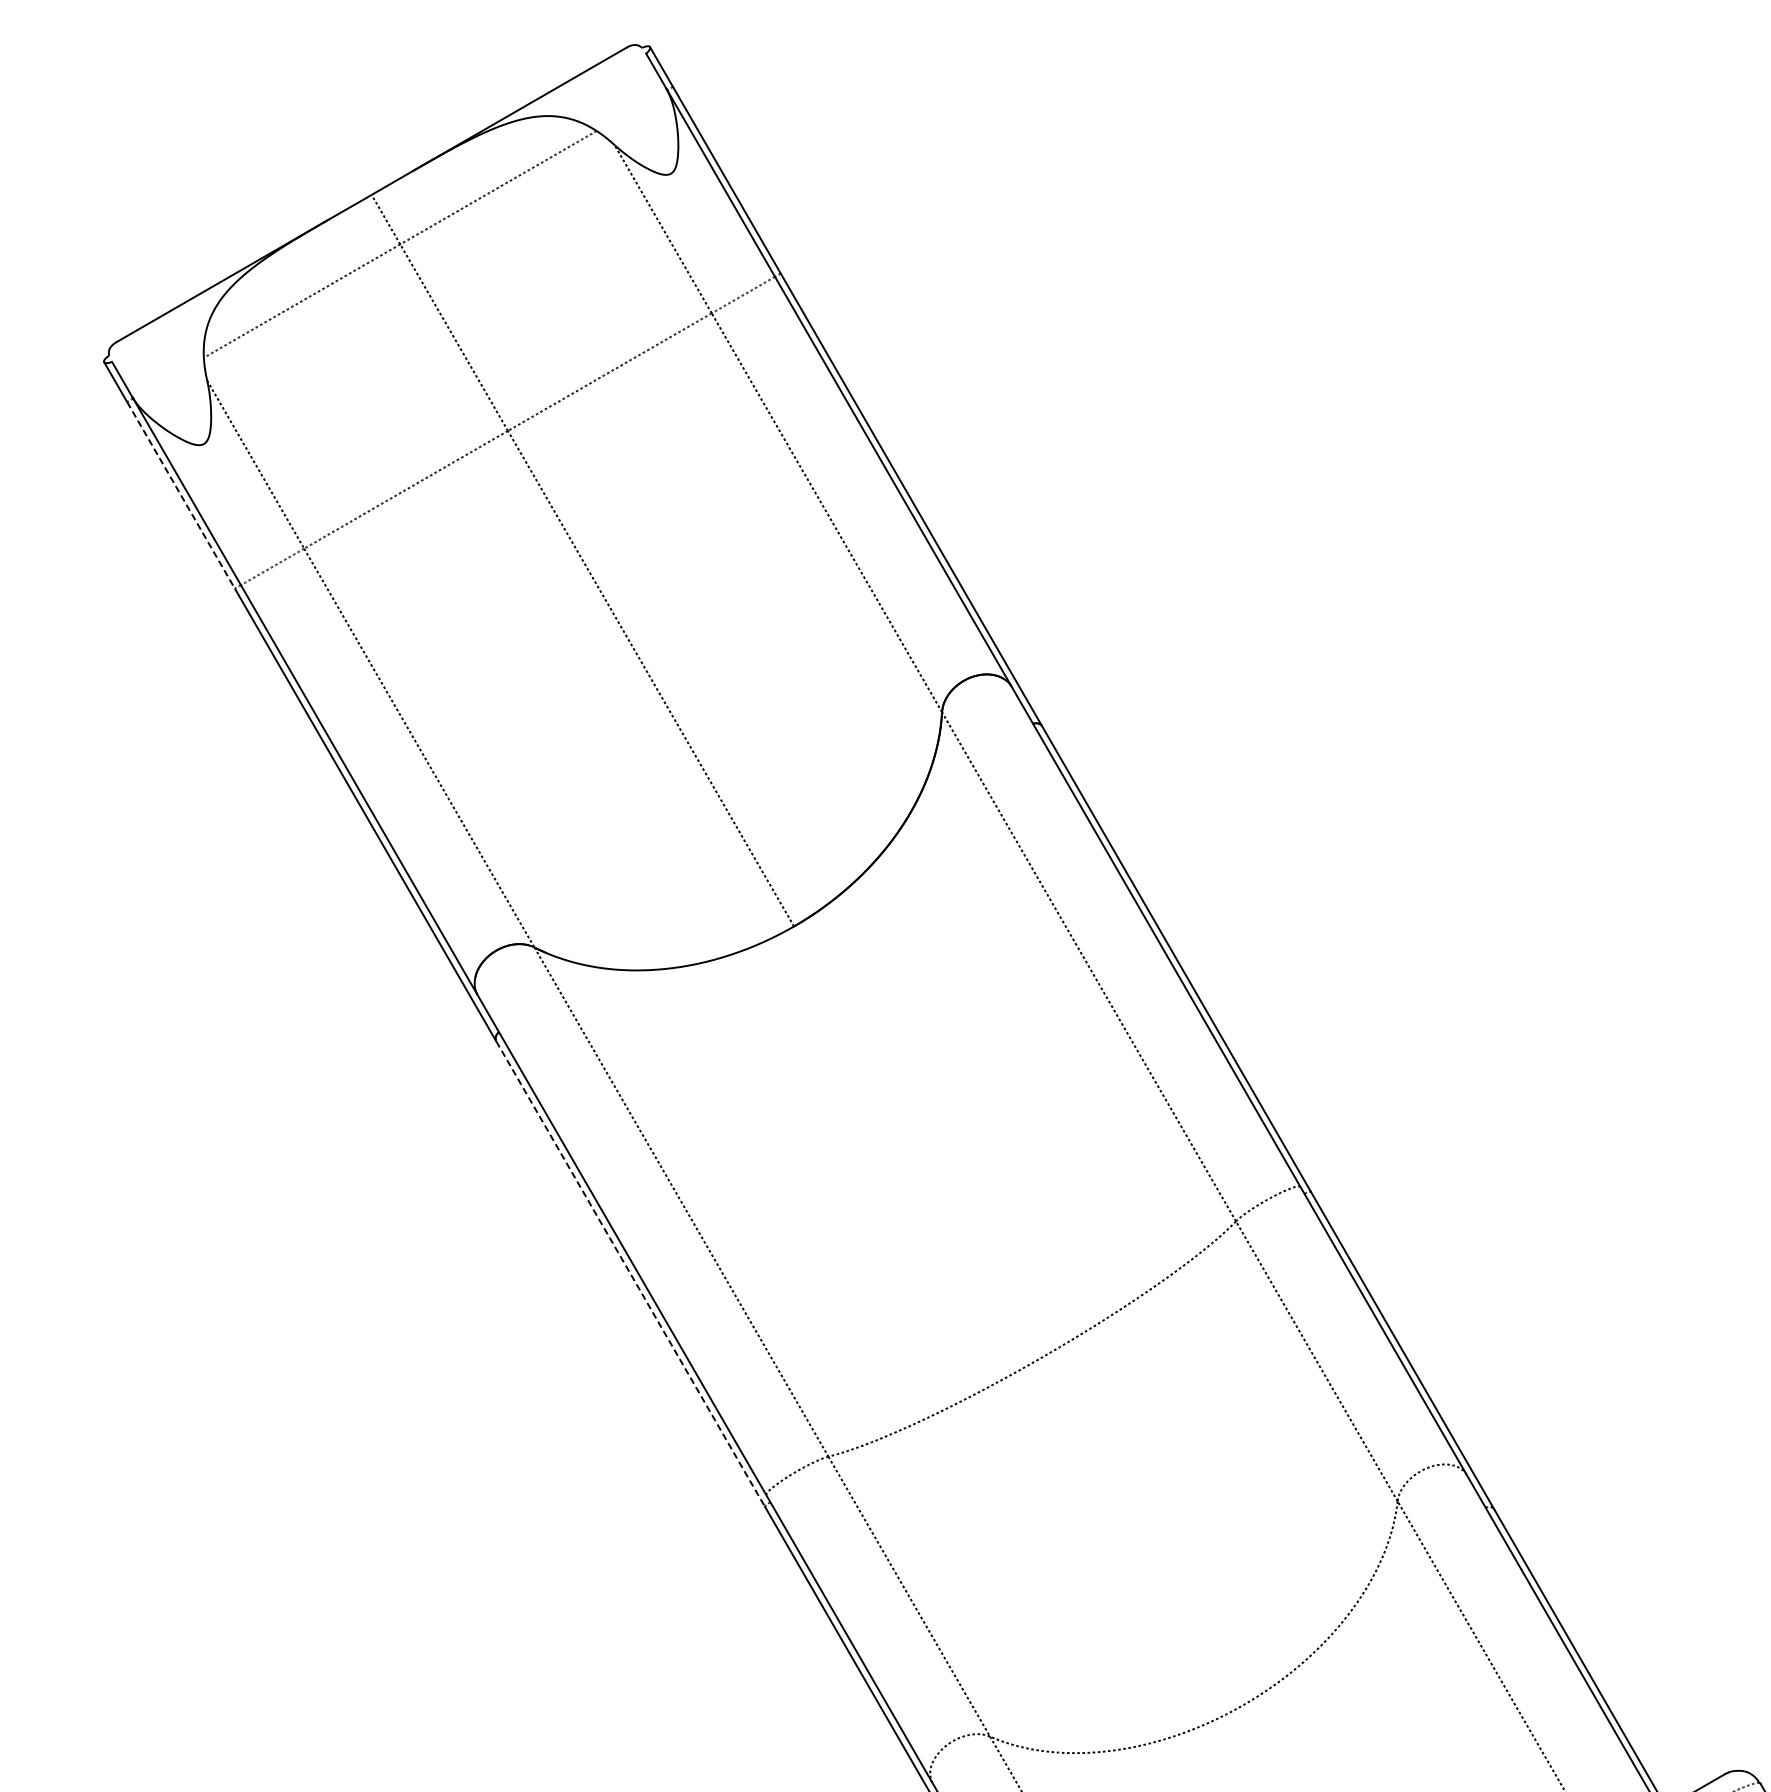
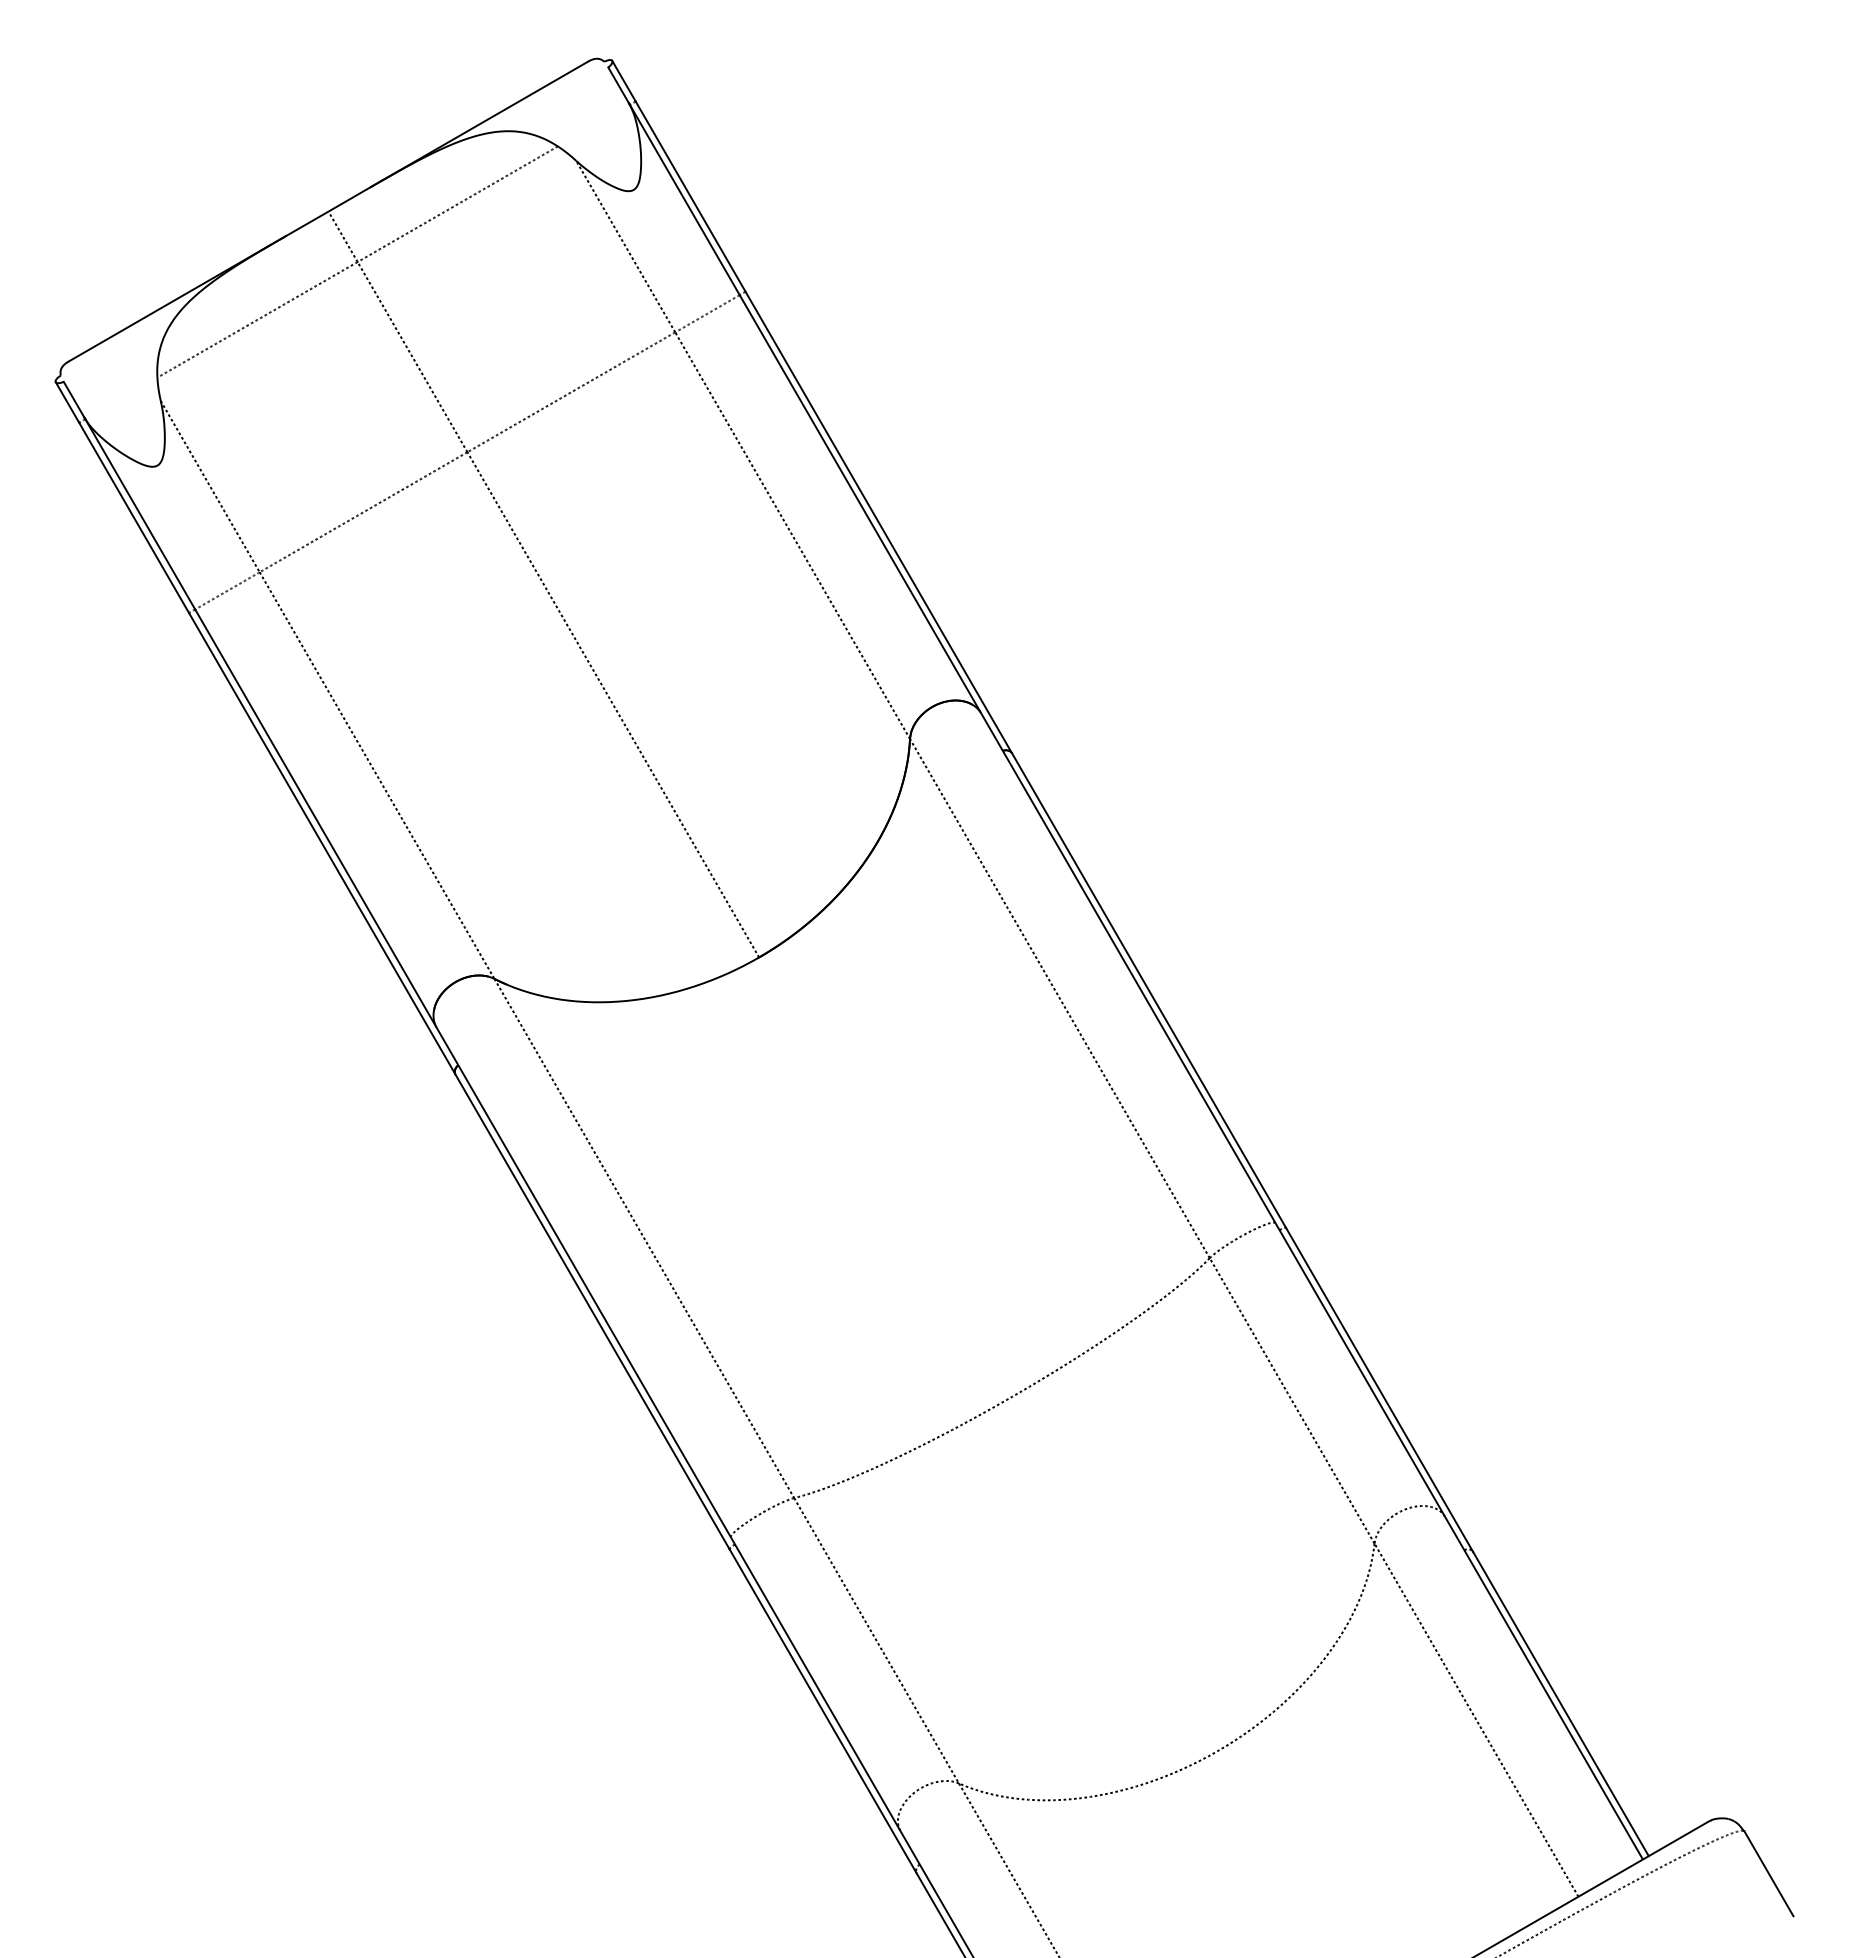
line: (181, 494) -> (134, 517), dashed -> solid
line: (630, 1273) -> (592, 1311), dashed -> solid

